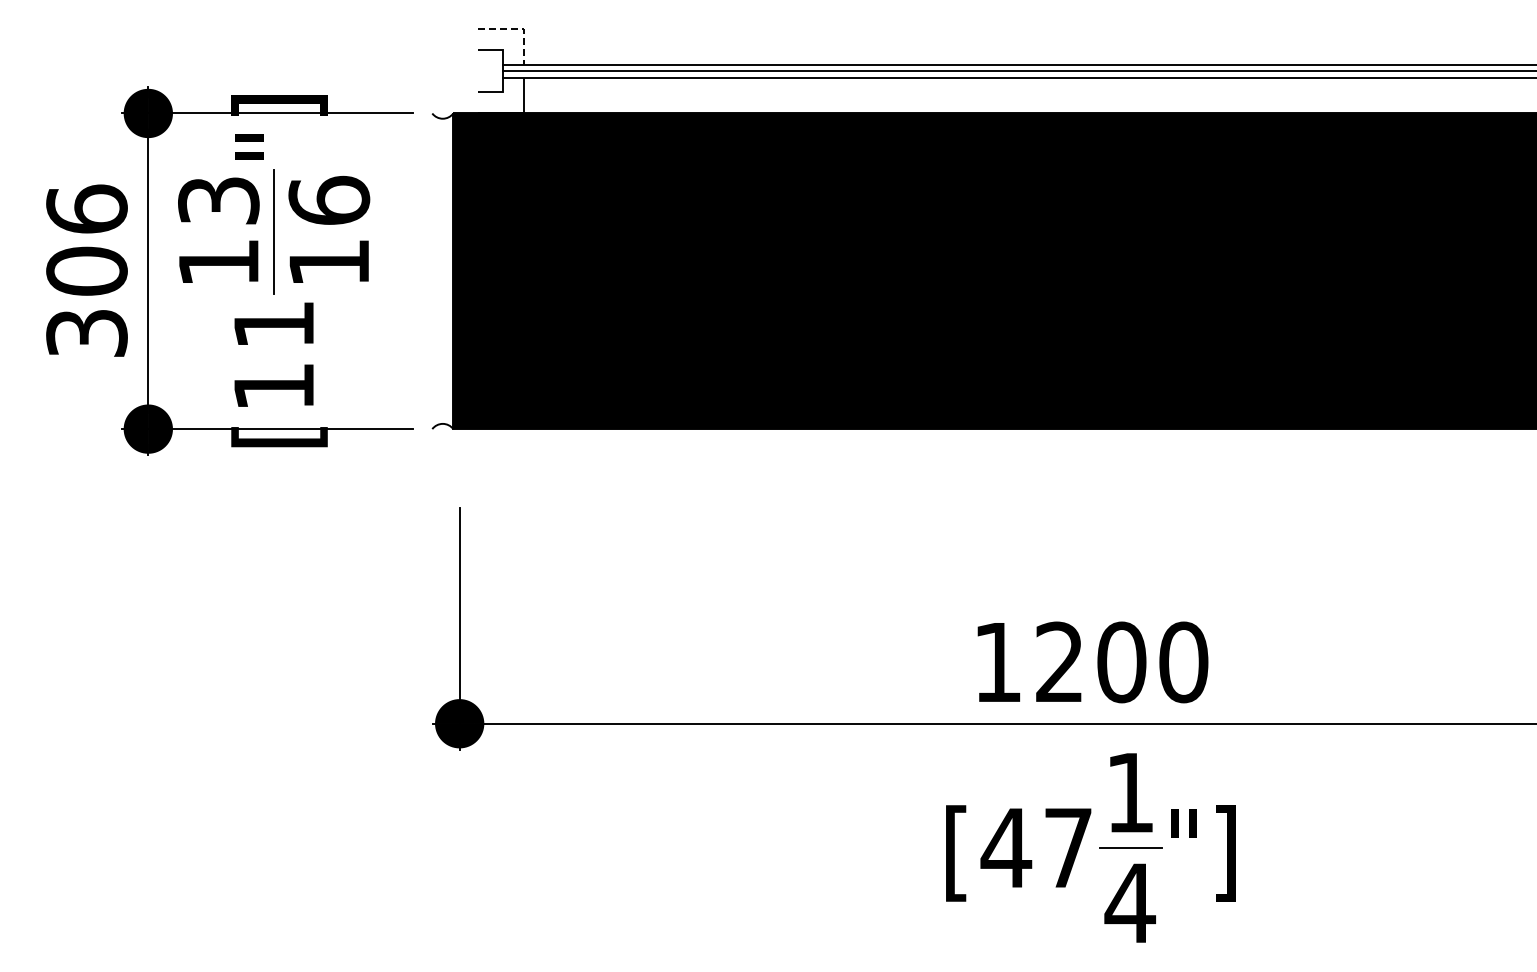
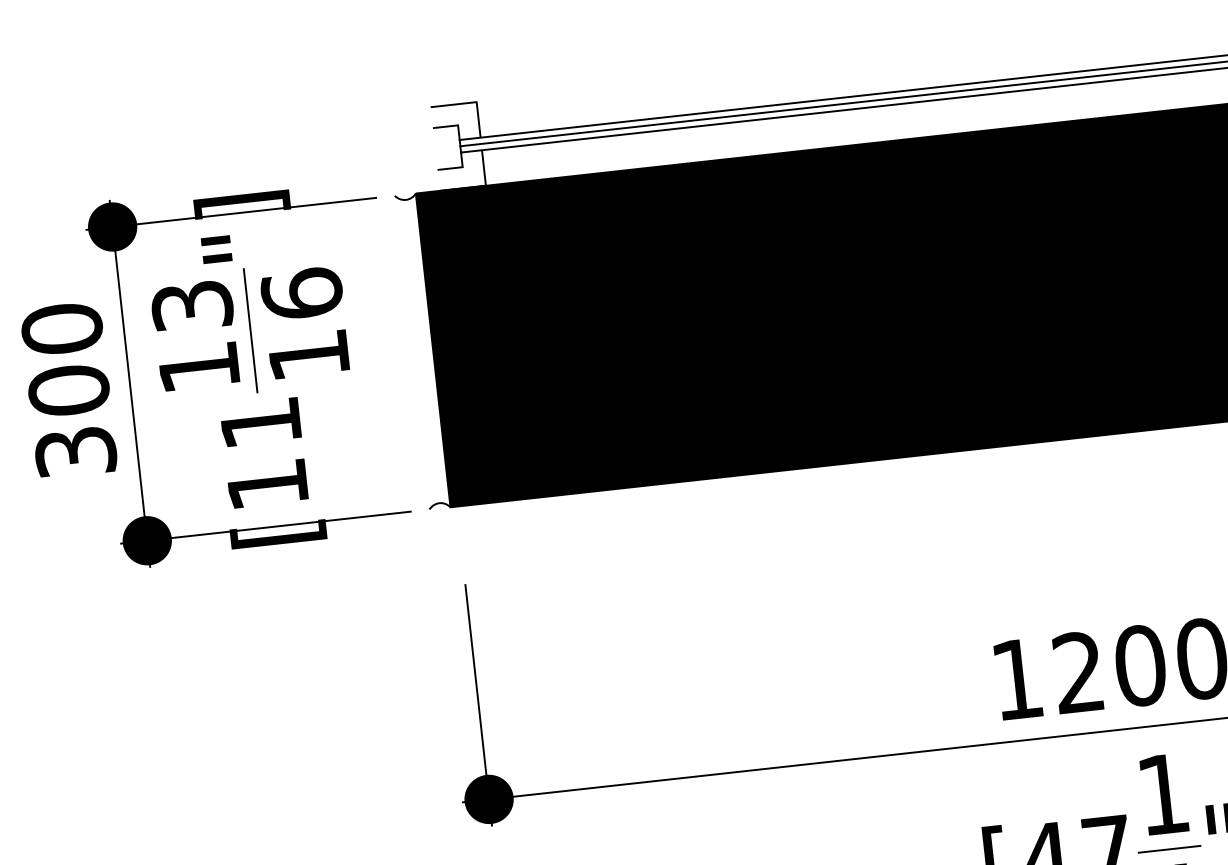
line: (518, 29) -> (471, 102), dashed -> solid
text: (86, 208) -> (61, 328), 306 -> 300

